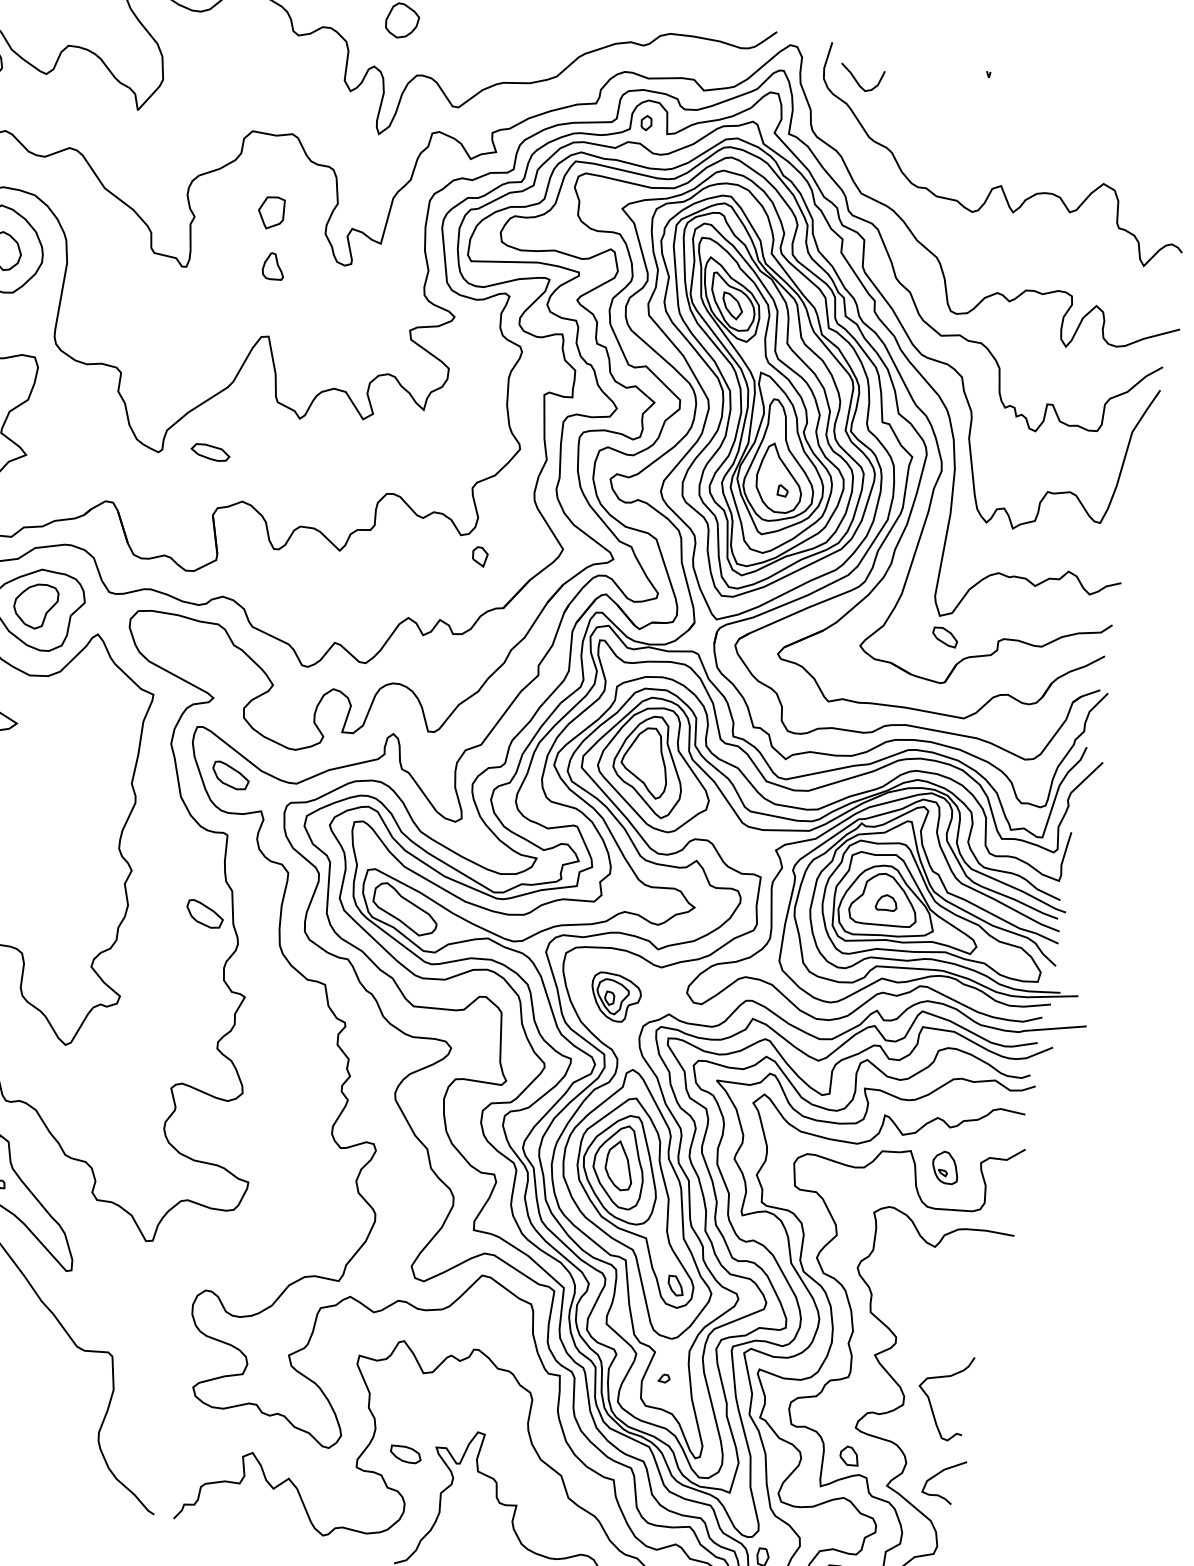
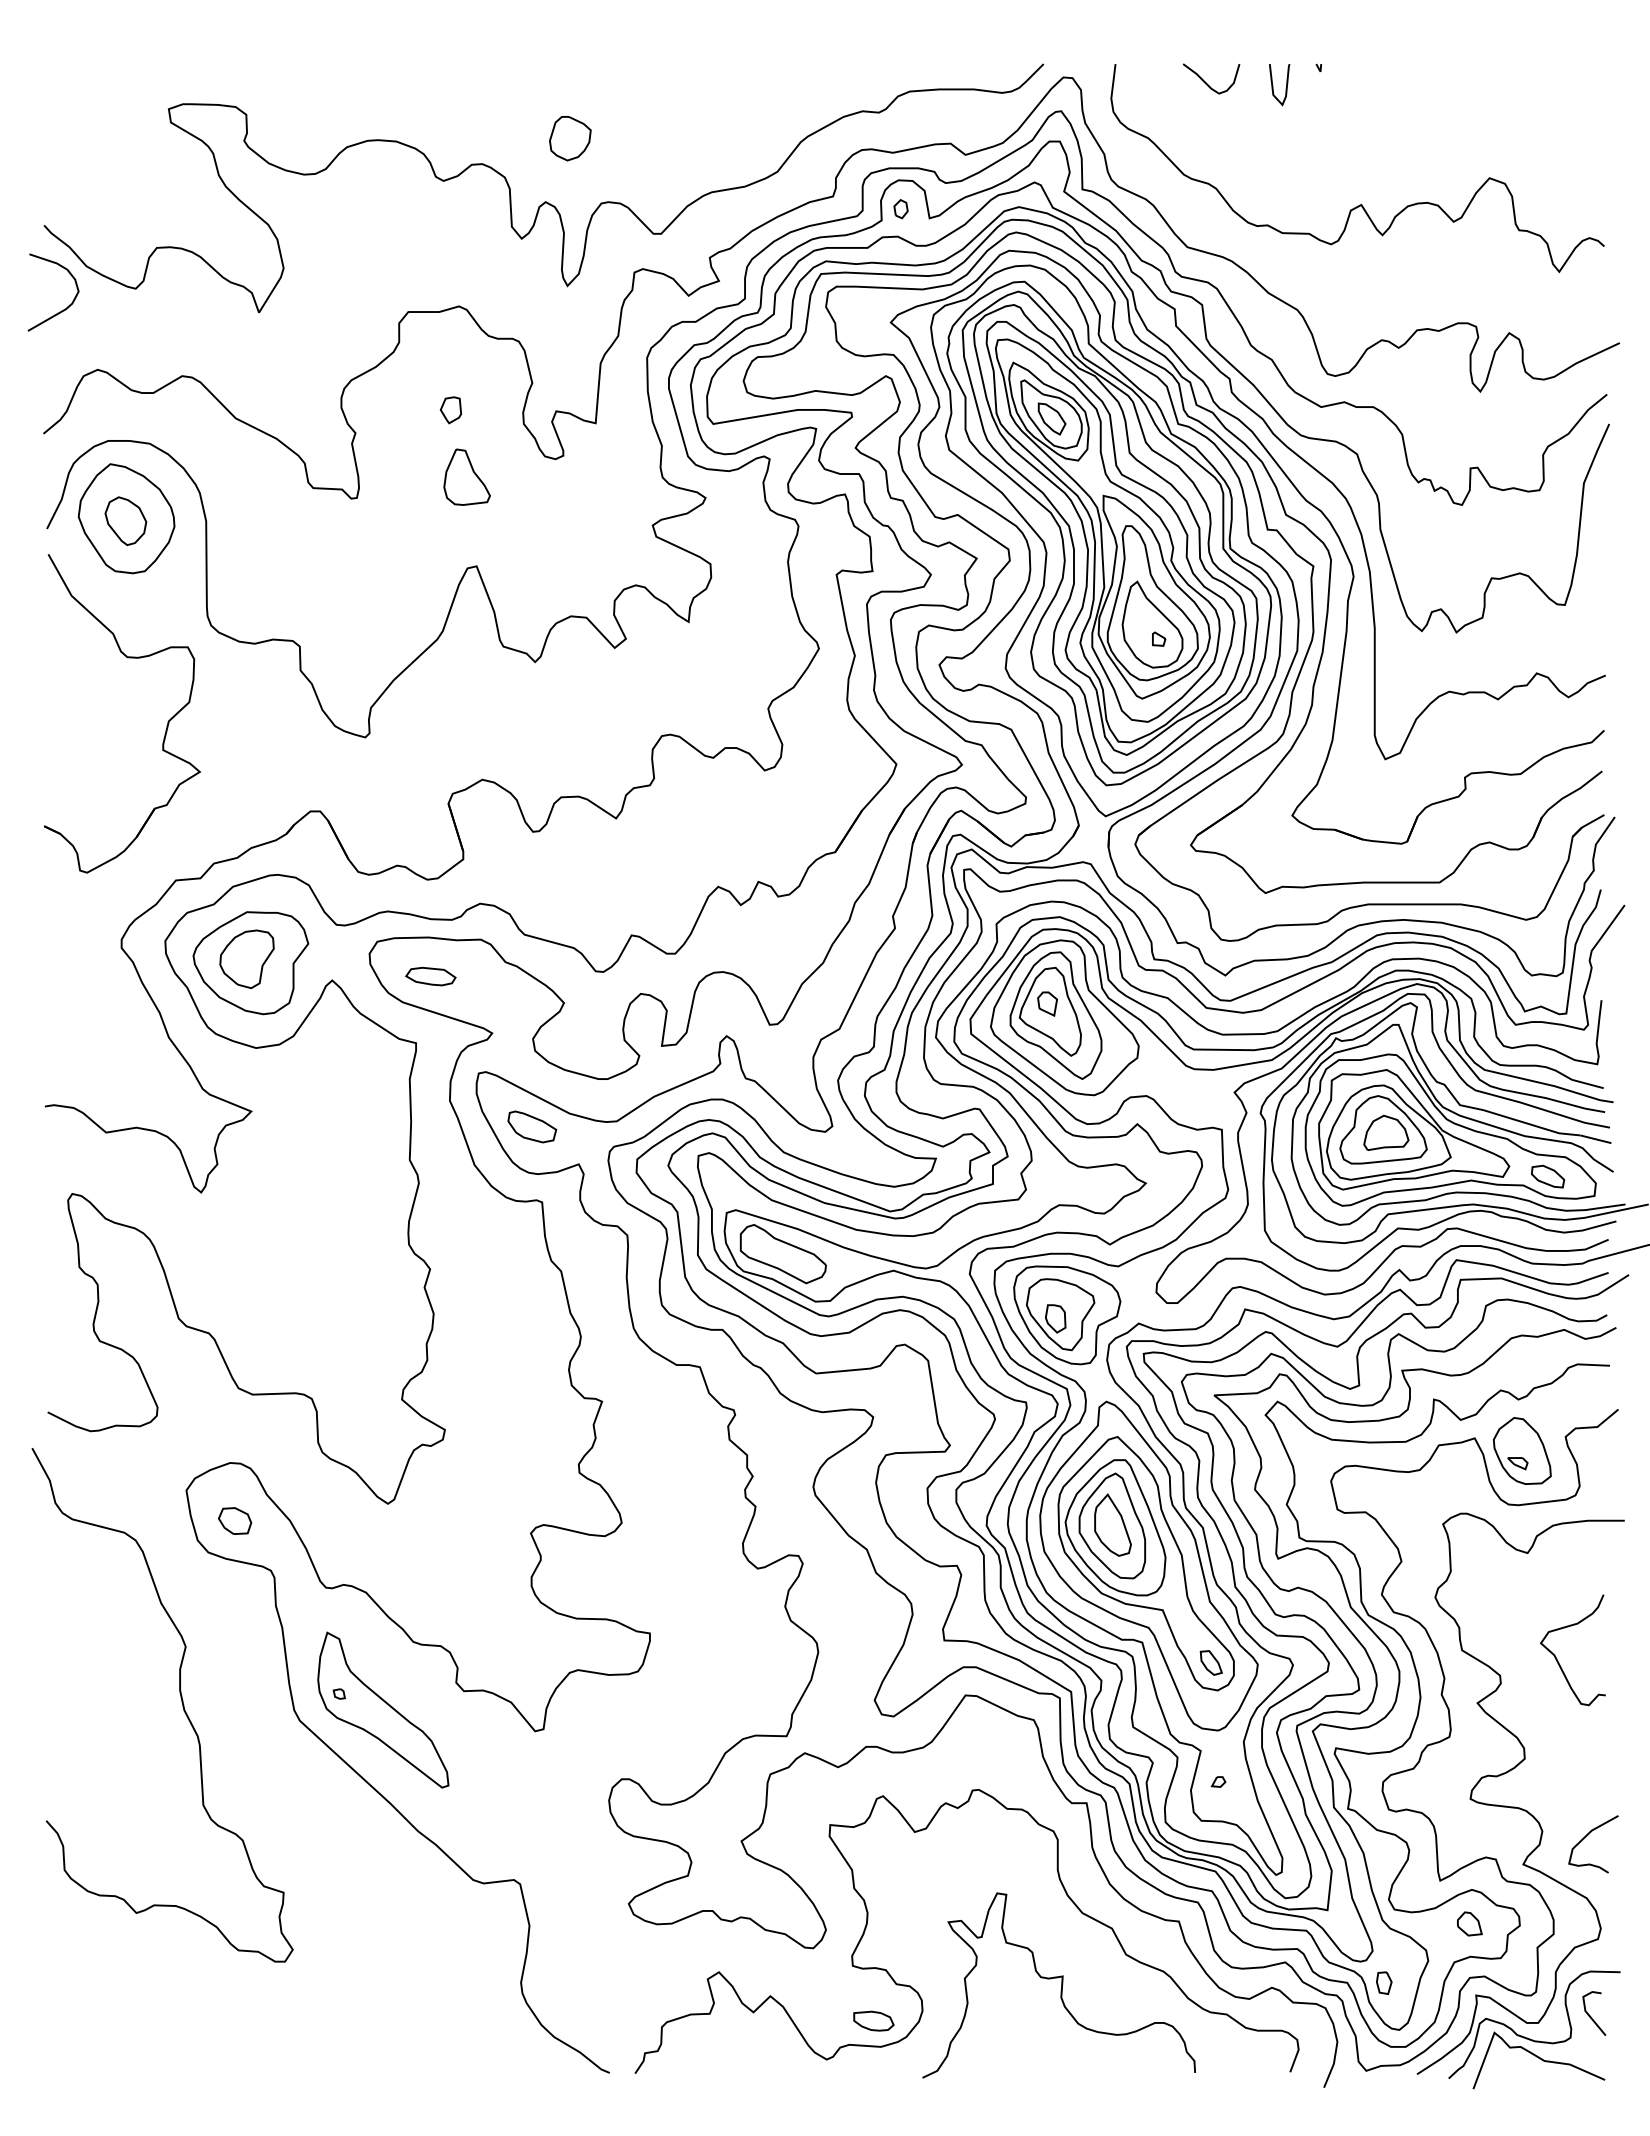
curve: (857, 80) -> (1206, 82), moved
curve: (950, 81) -> (1273, 85), added
part: (271, 213) -> (450, 410), size x0.62
part: (273, 266) -> (466, 476), size x1.67
part: (210, 452) -> (430, 976), moved
part: (479, 556) -> (1047, 1003), moved
part: (945, 637) -> (1548, 1176), moved
part: (887, 903) -> (1386, 1132), size x1.67
part: (205, 914) -> (532, 1306), removed
part: (615, 997) -> (1067, 1315), size x1.67
part: (945, 1167) -> (1522, 1450), size x1.67
curve: (930, 1399) -> (1557, 1658), moved
part: (405, 1453) -> (873, 2020), moved
part: (849, 1455) -> (1469, 1923), moved

